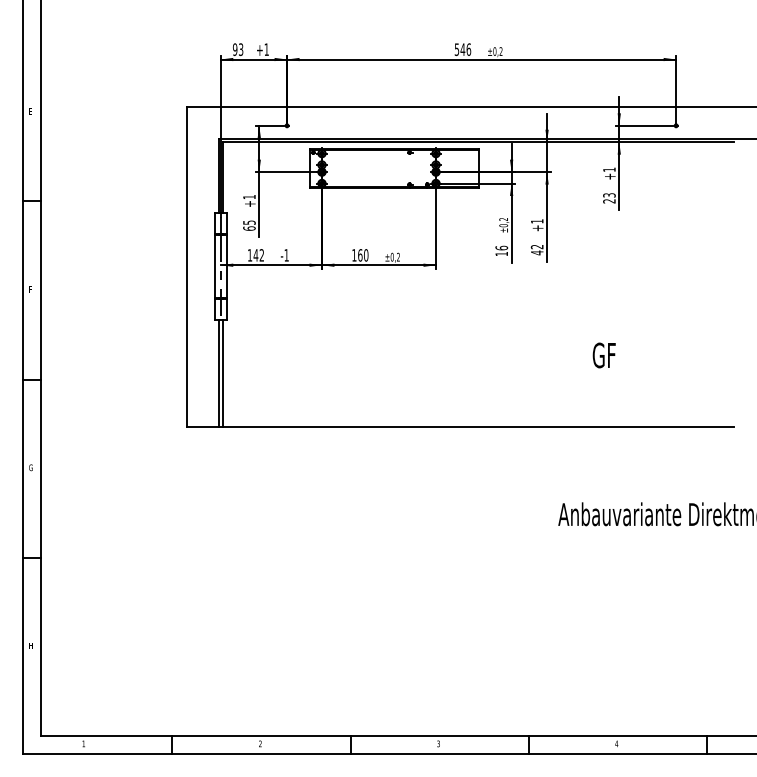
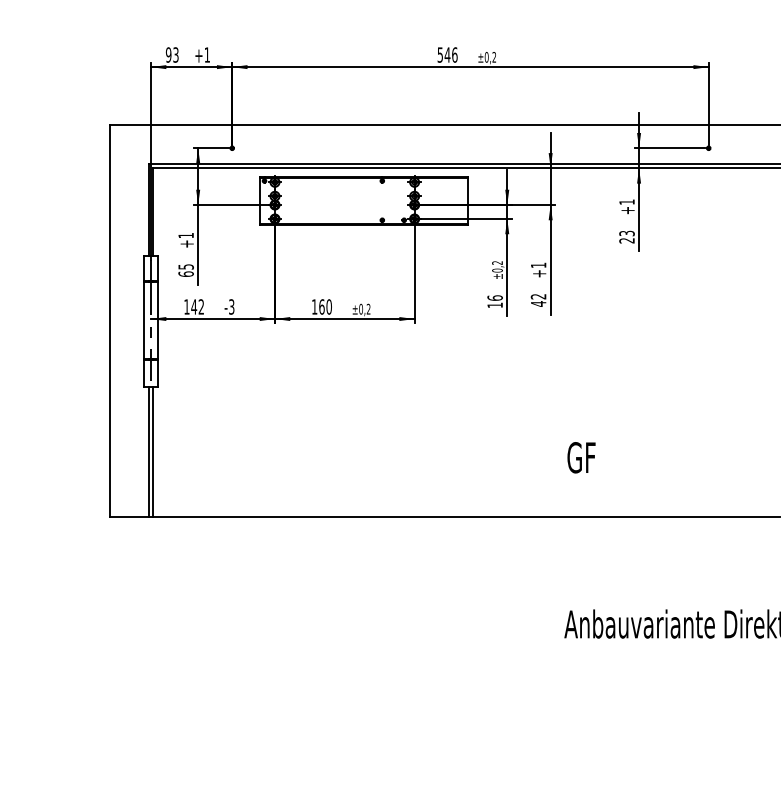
text: (286, 255) -> (231, 307), -1 -> -3
text: (603, 355) -> (580, 457), moved

